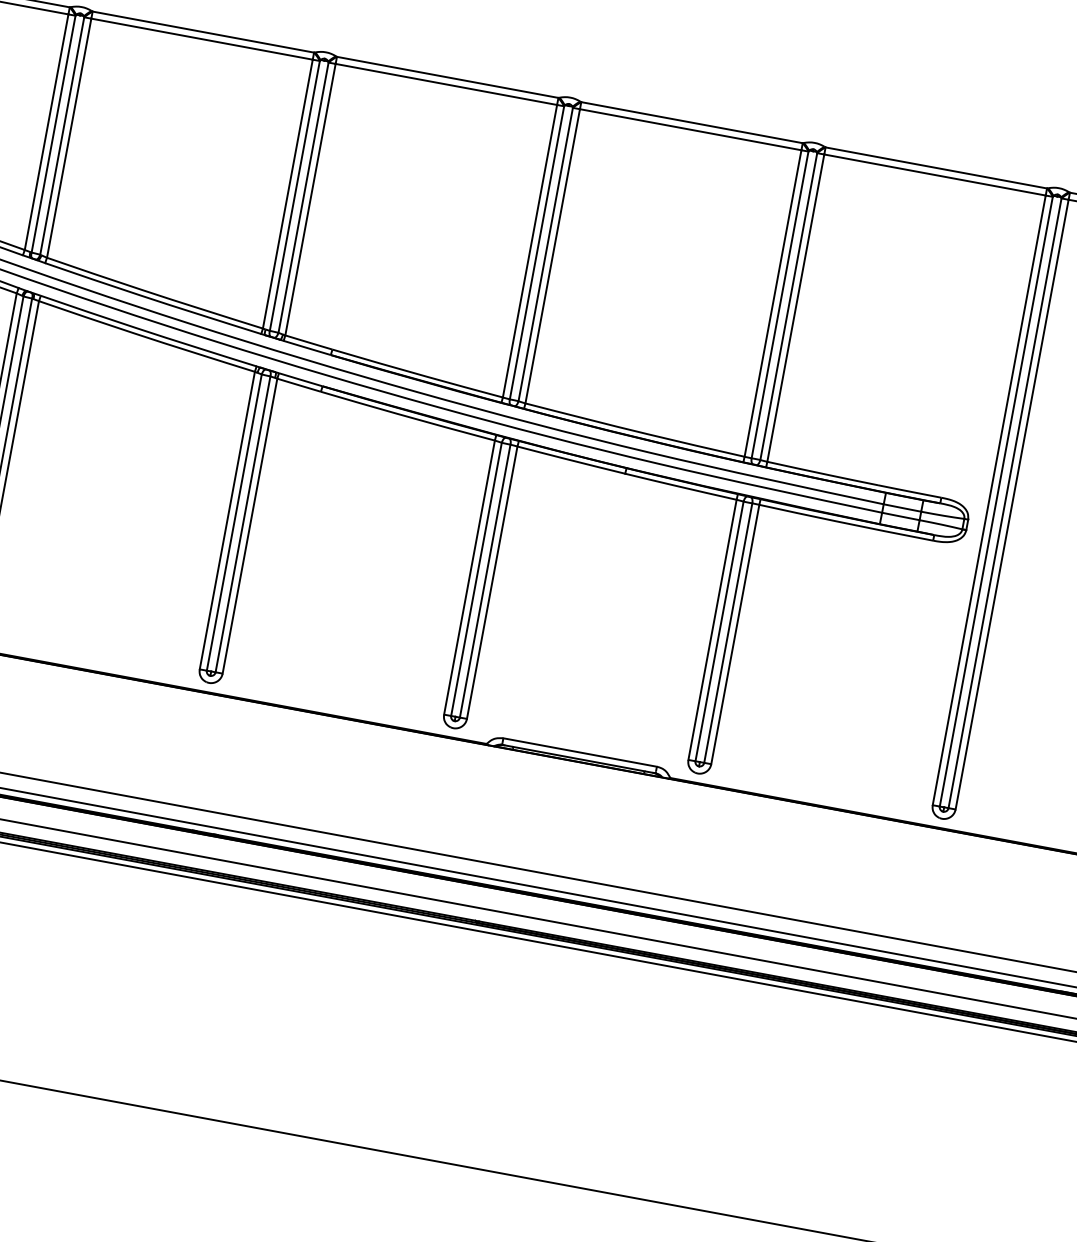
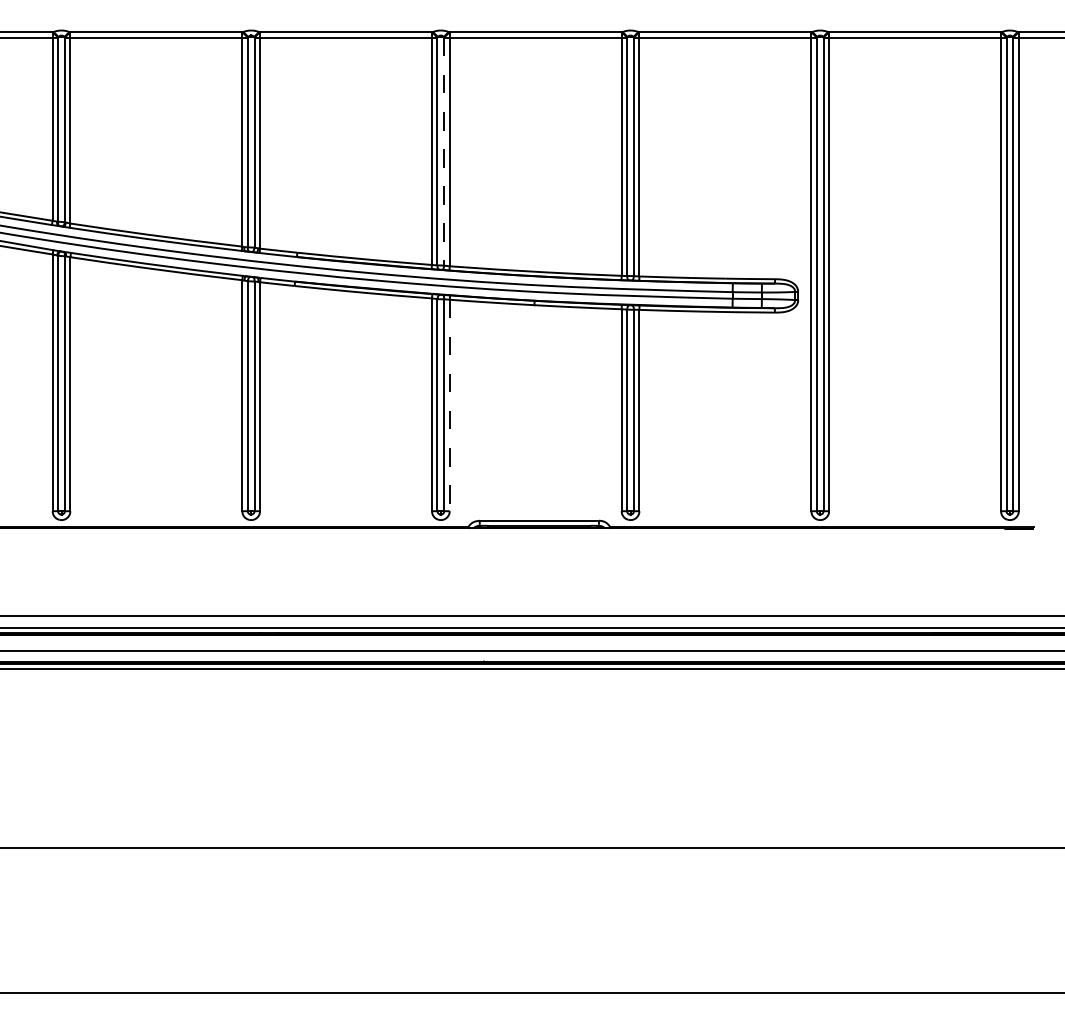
line: (546, 254) -> (444, 151), solid -> dashed
line: (491, 582) -> (449, 405), solid -> dashed

